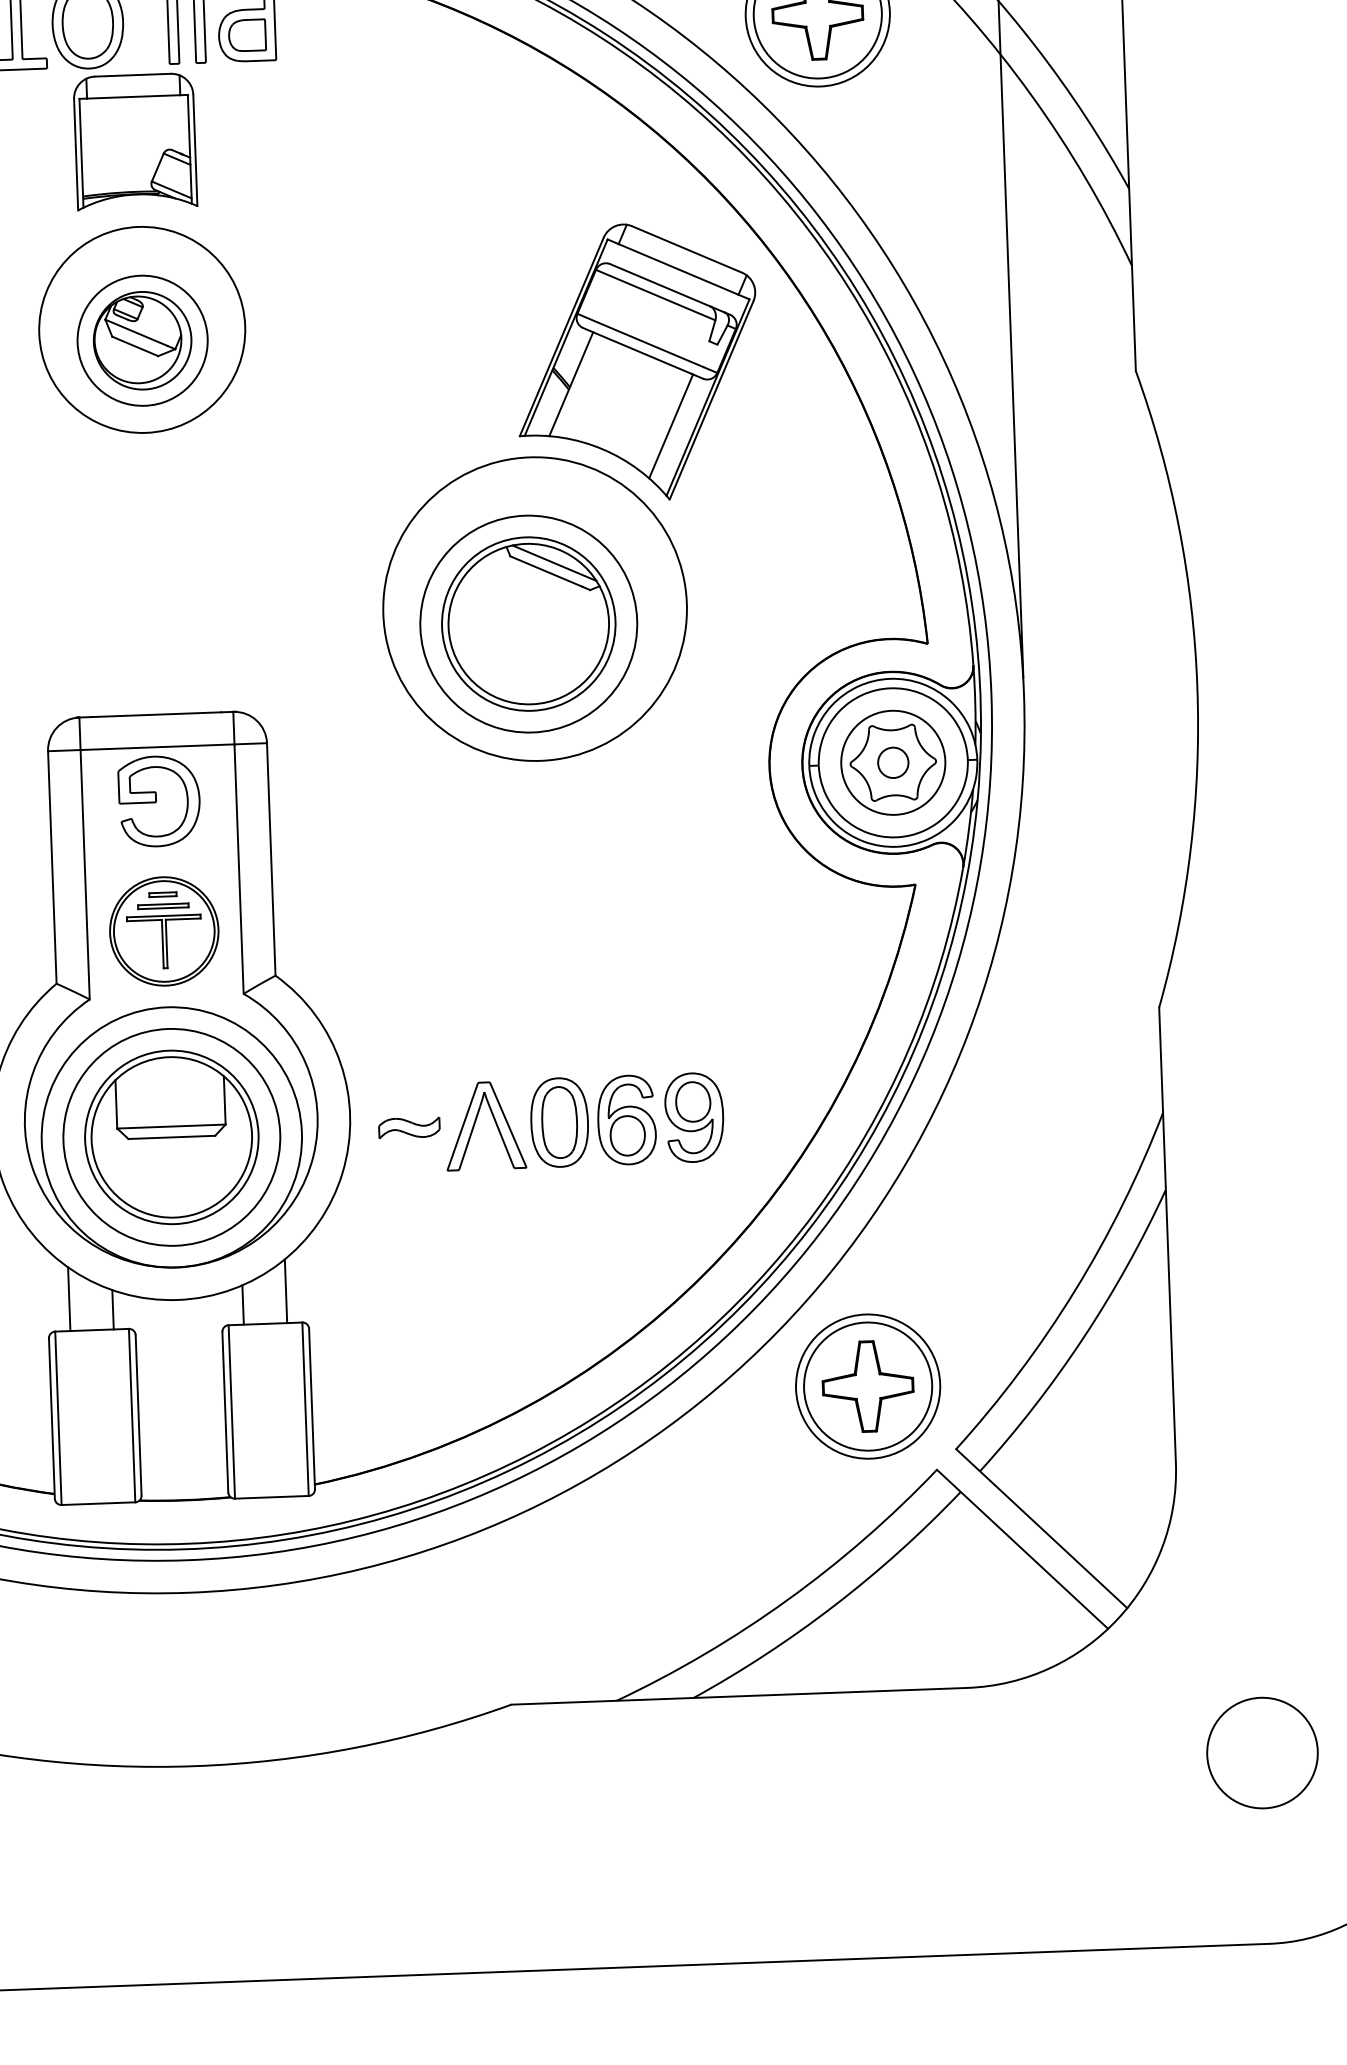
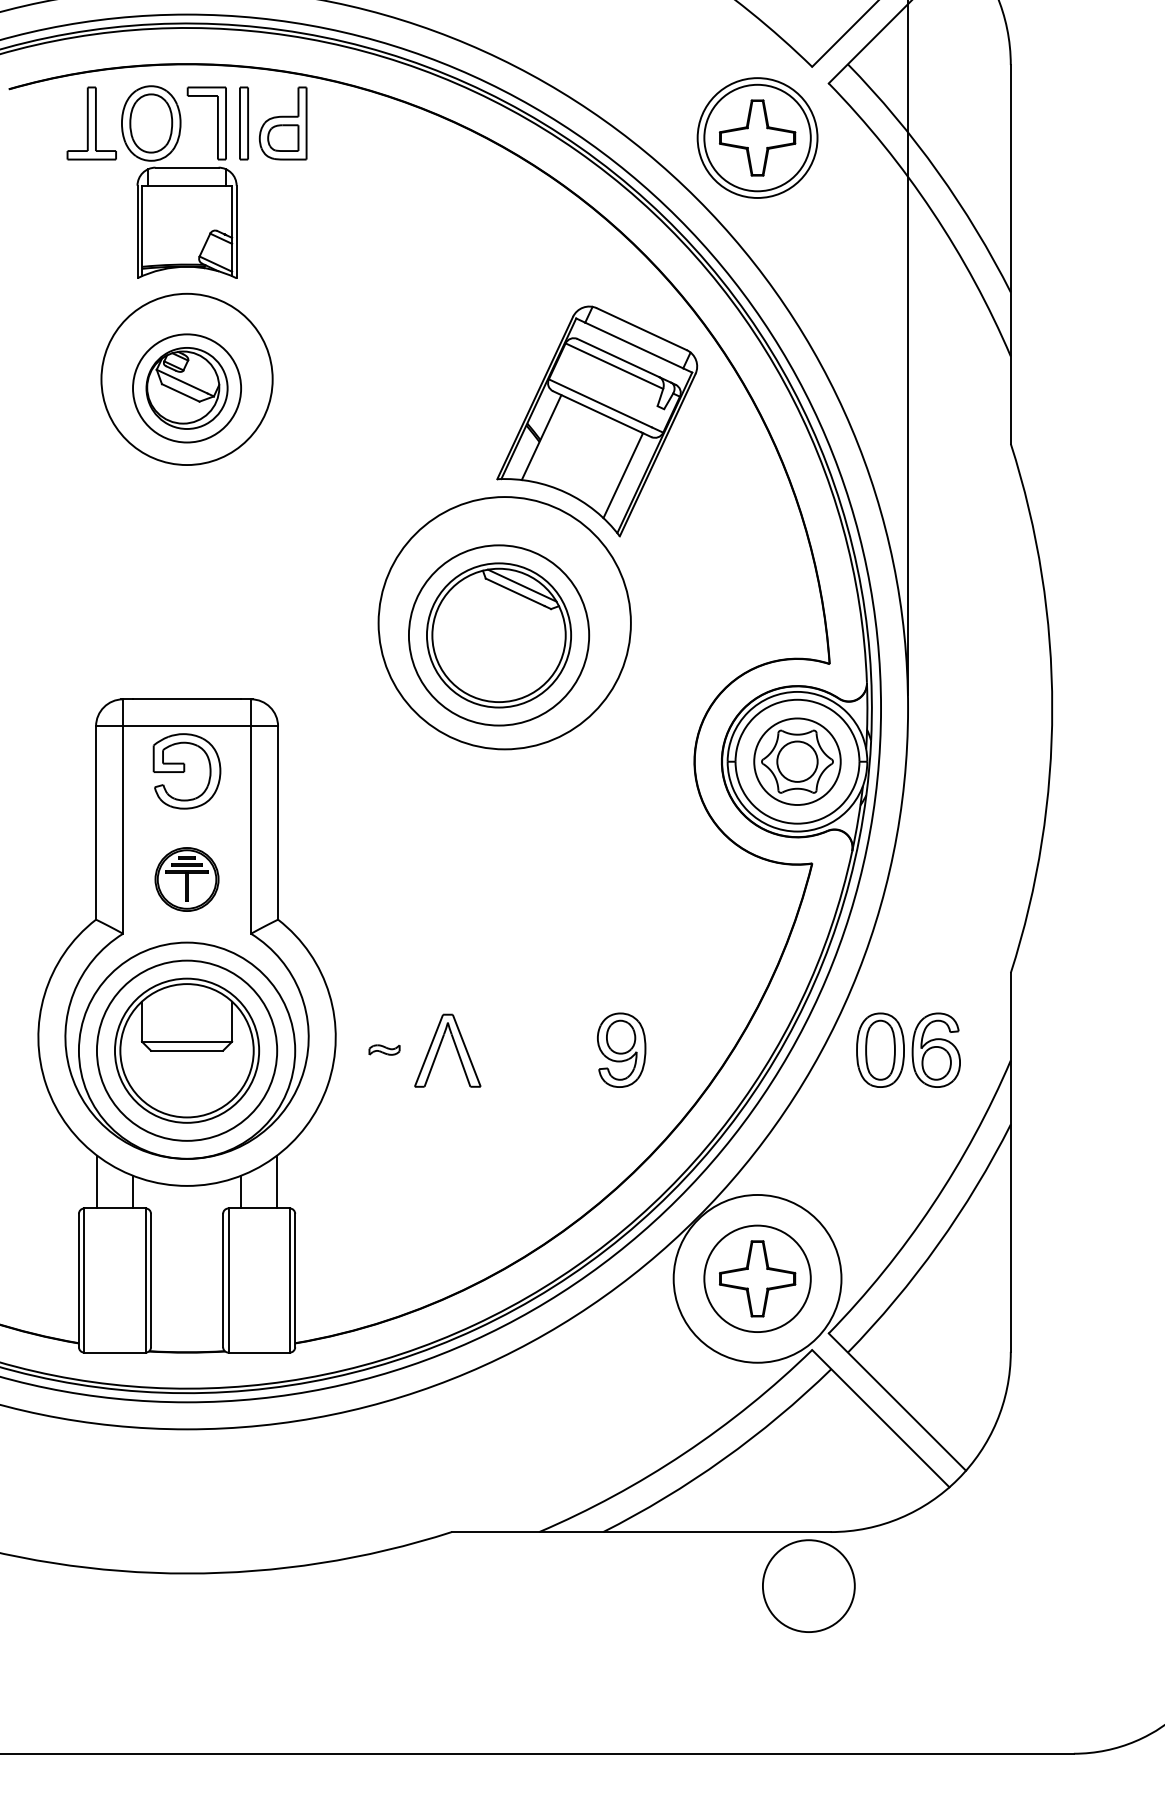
circle: (893, 762) -> (797, 761), size x1.6
part: (163, 931) -> (186, 879), size x0.7
part: (593, 1120) -> (908, 1049), moved
part: (409, 1127) -> (384, 1049), size x0.6
circle: (867, 1386) -> (757, 1278), size x1.4
circle: (1262, 1752) -> (808, 1585), moved

